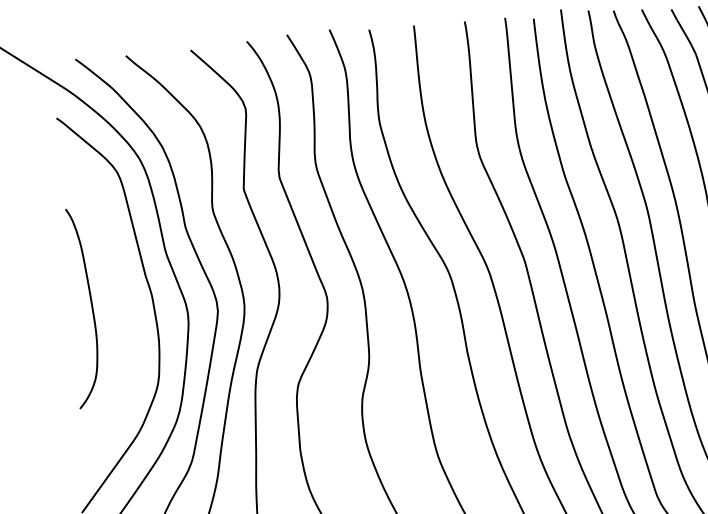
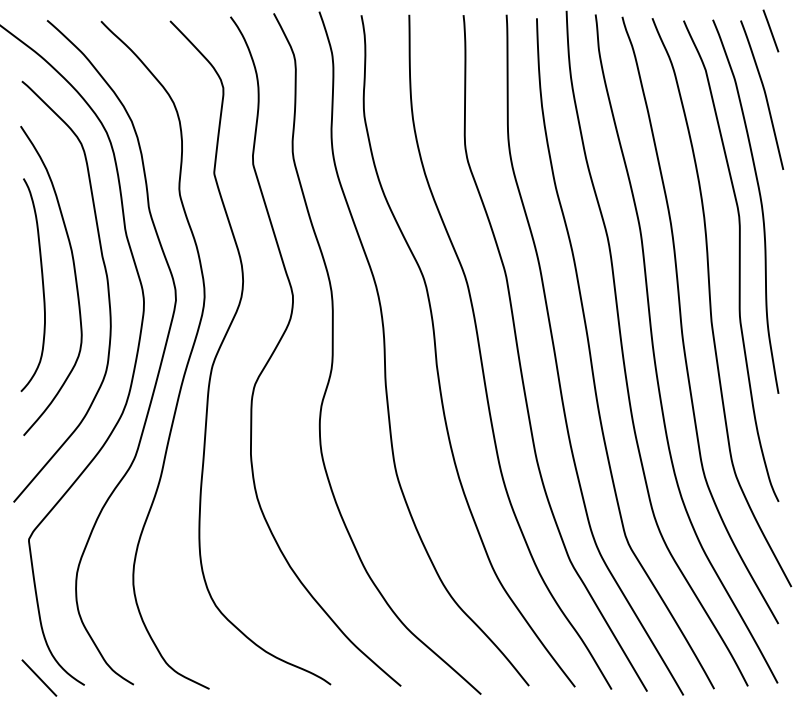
curve: (121, 297) -> (74, 277), added

